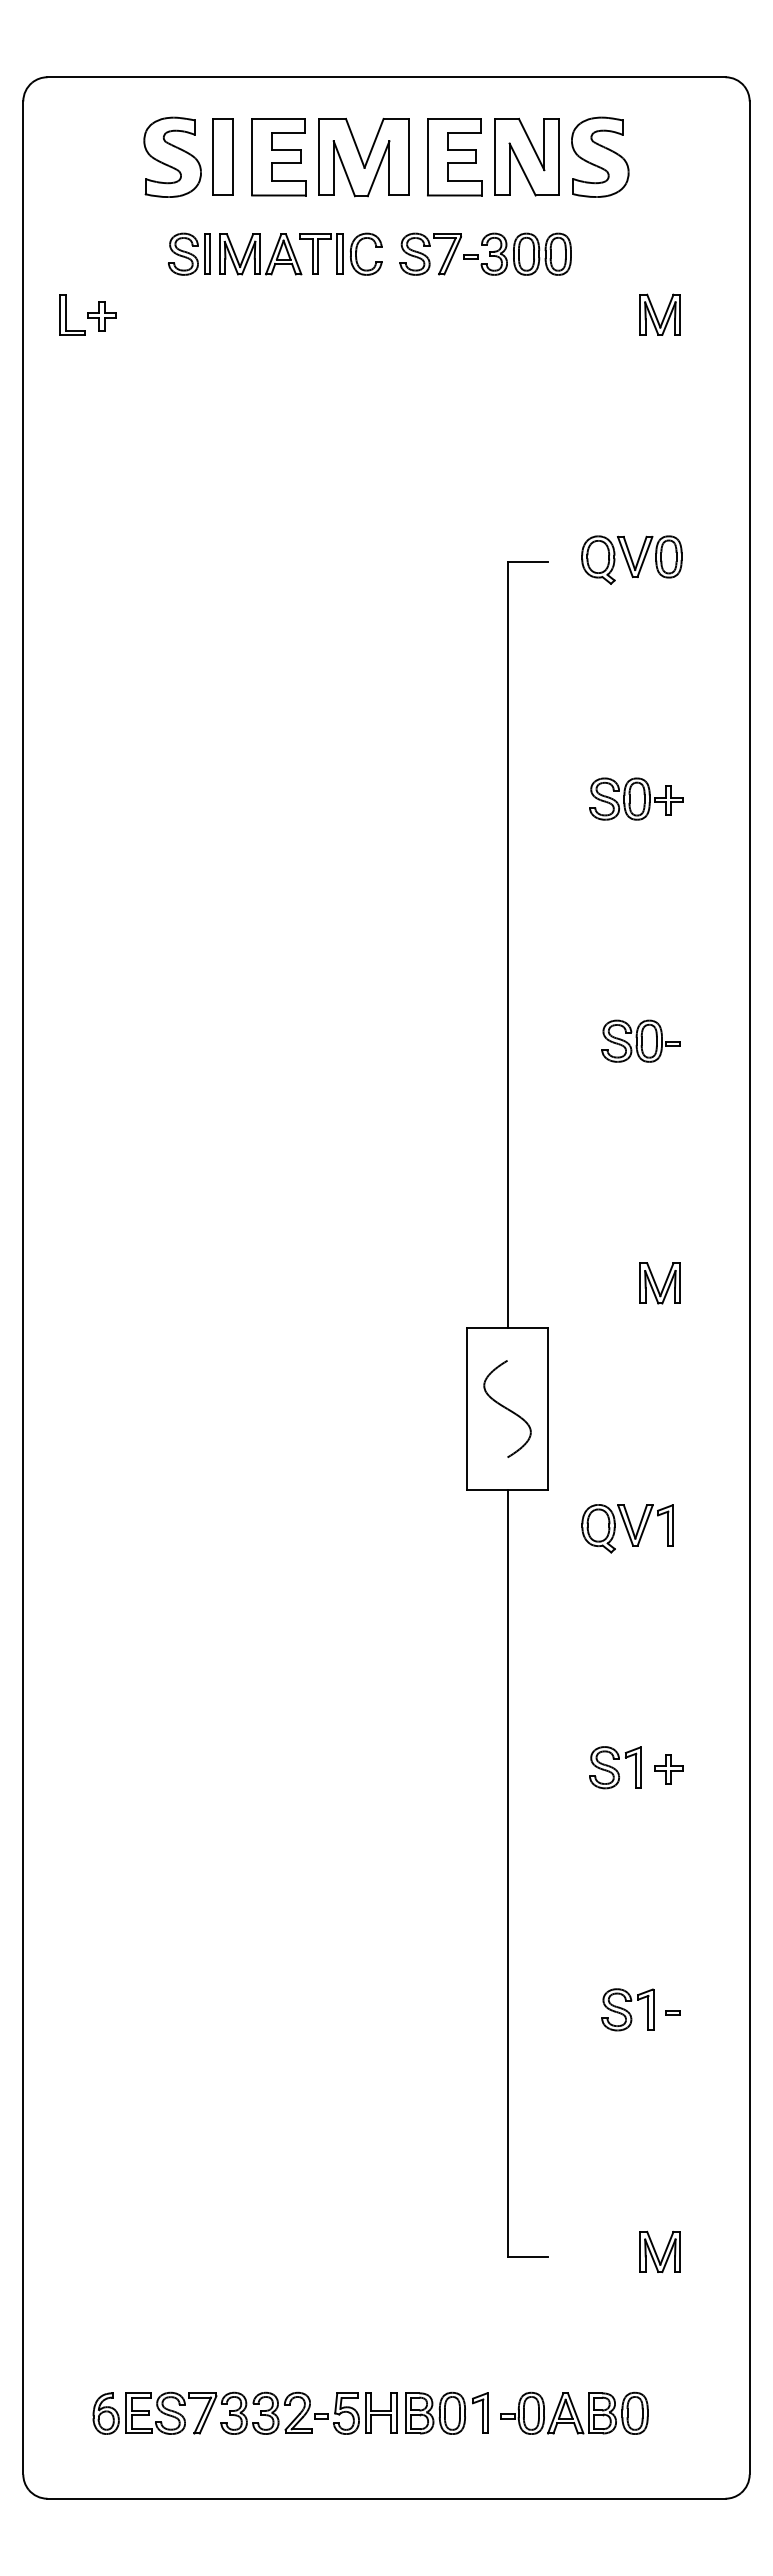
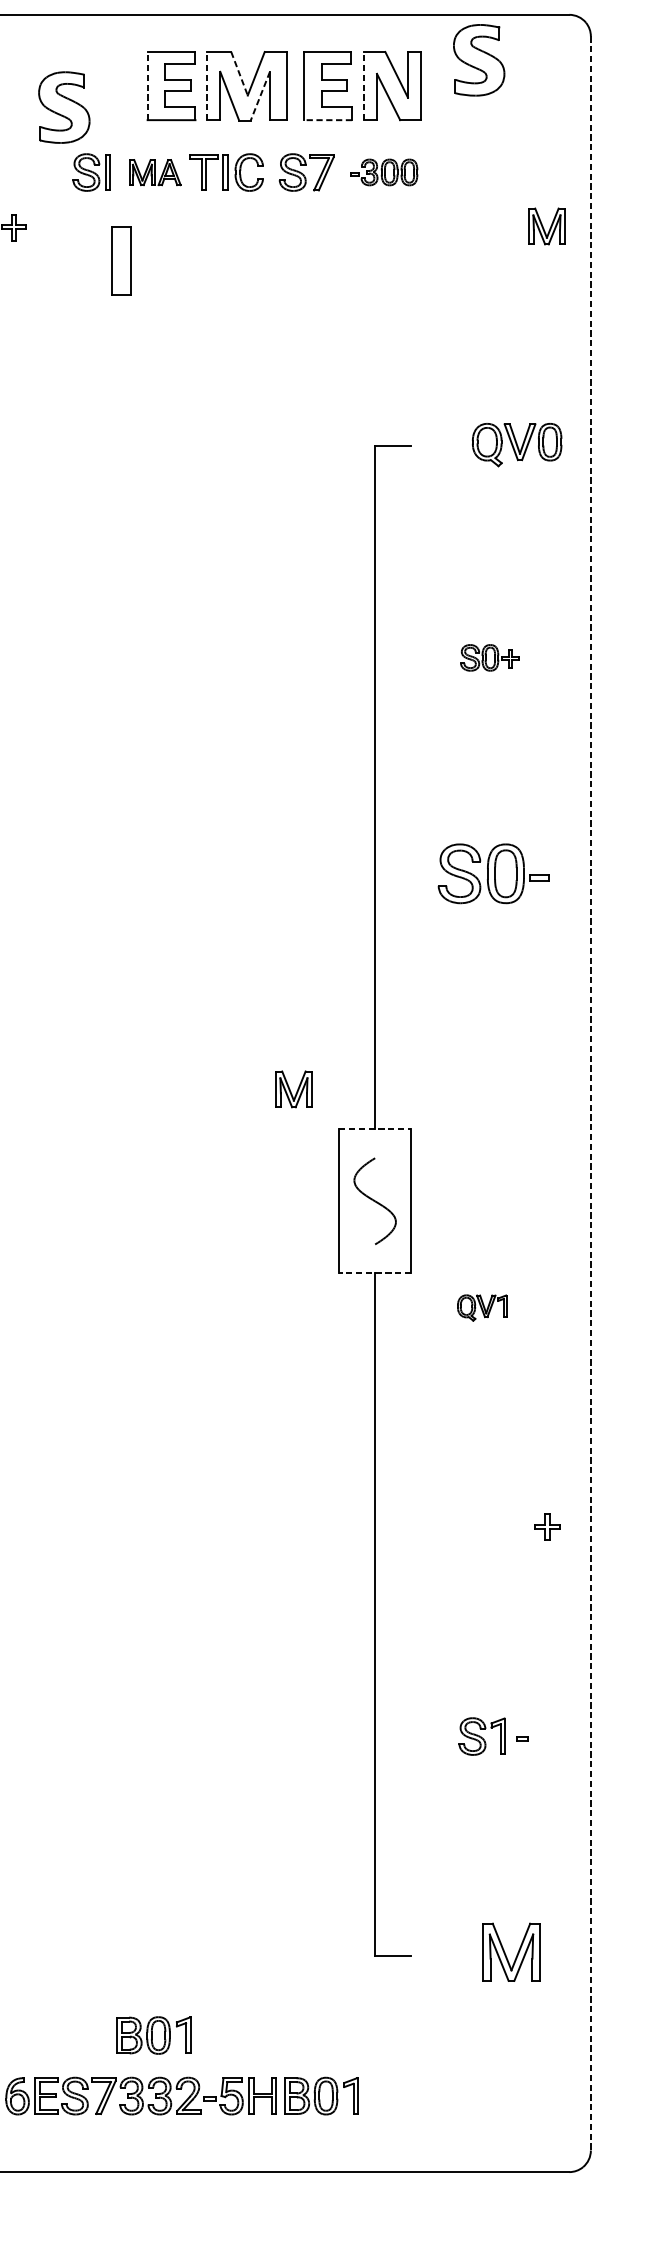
line: (355, 143) -> (239, 73), solid -> dashed
part: (172, 156) -> (64, 106), moved
part: (222, 156) -> (121, 260), moved
line: (252, 156) -> (147, 85), solid -> dashed
line: (319, 156) -> (207, 85), solid -> dashed
line: (495, 156) -> (364, 85), solid -> dashed
part: (600, 156) -> (479, 59), moved
line: (378, 168) -> (260, 96), solid -> dashed
line: (454, 195) -> (327, 120), solid -> dashed
part: (517, 253) -> (384, 171), size x0.7
part: (260, 254) -> (155, 172), size x0.7
part: (659, 314) -> (546, 226), moved
part: (631, 559) -> (516, 444), moved
part: (636, 798) -> (490, 657), size x0.7
part: (640, 1040) -> (493, 872), size x1.6
part: (659, 1283) -> (293, 1089), moved
line: (749, 1288) -> (590, 1093), solid -> dashed
line: (508, 1328) -> (376, 1129), solid -> dashed
line: (507, 1489) -> (375, 1273), solid -> dashed
part: (627, 1528) -> (482, 1307), size x0.6
part: (615, 1767) -> (471, 1520), removed
part: (668, 1769) -> (547, 1527), moved
part: (659, 2251) -> (510, 1951), size x1.6
part: (258, 2344) -> (153, 2034), added
part: (574, 2412) -> (434, 2095), removed

